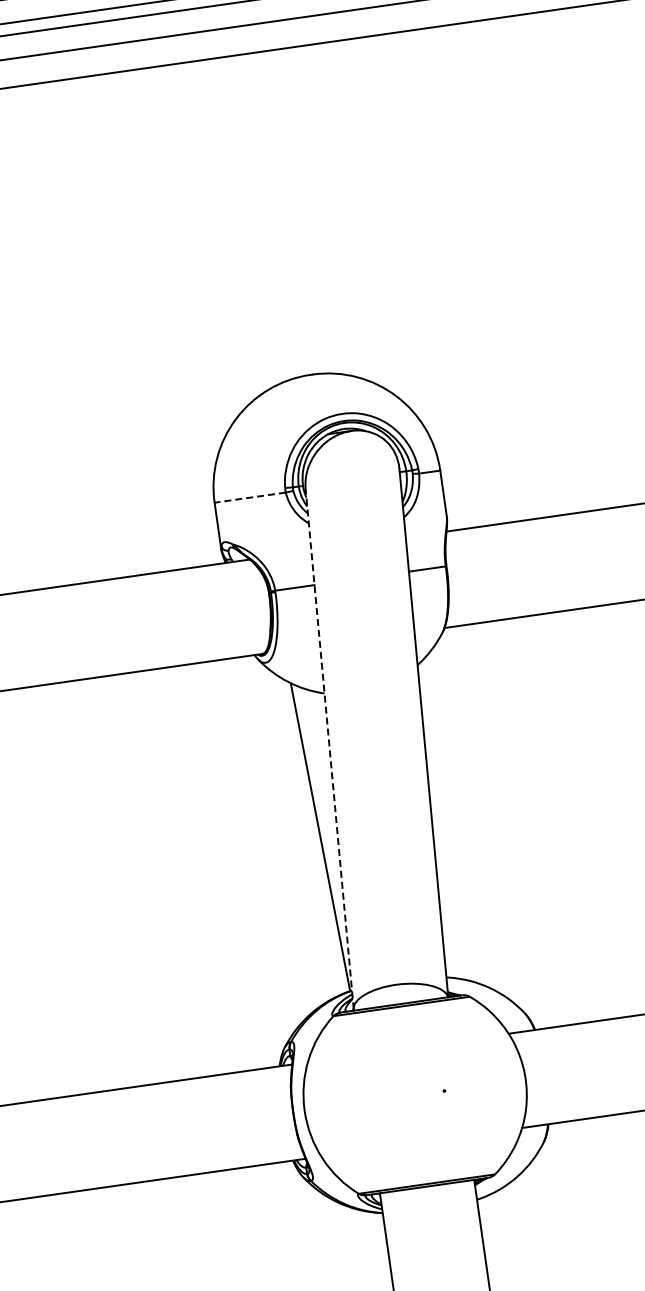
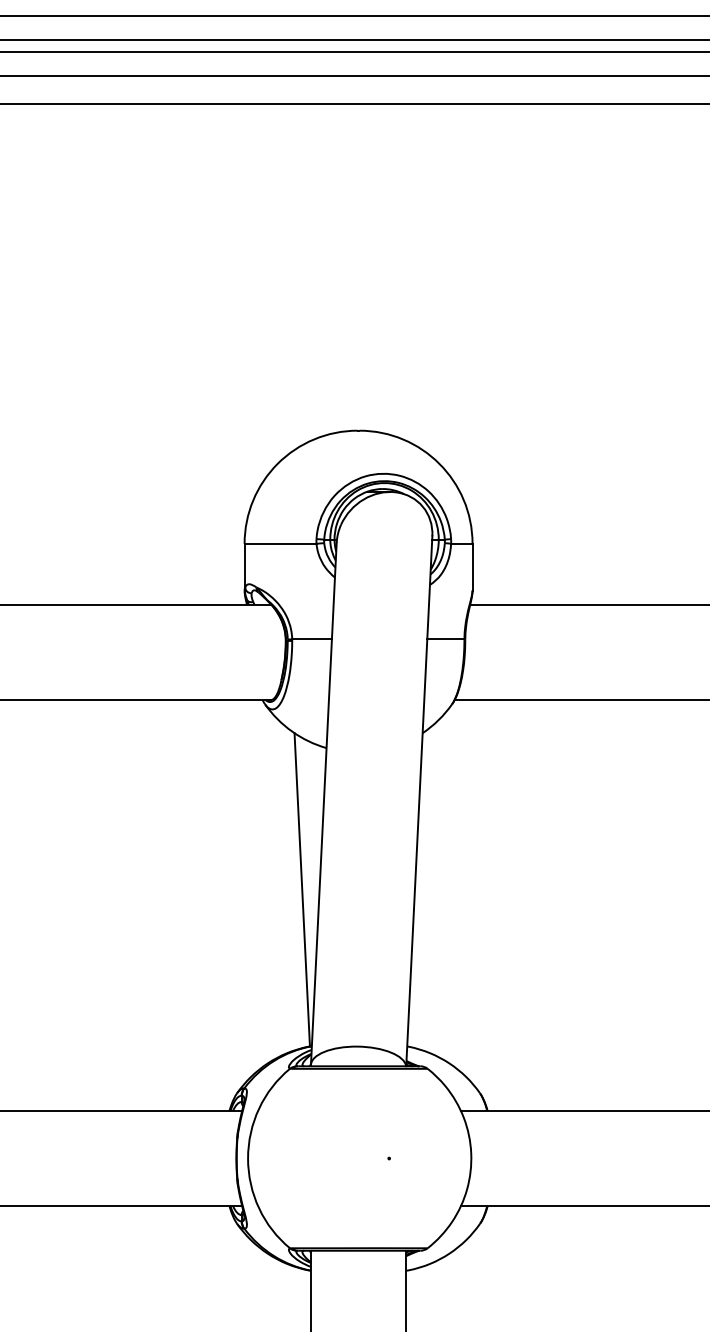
line: (250, 497) -> (280, 543), dashed -> solid
line: (329, 748) -> (323, 803), dashed -> solid

